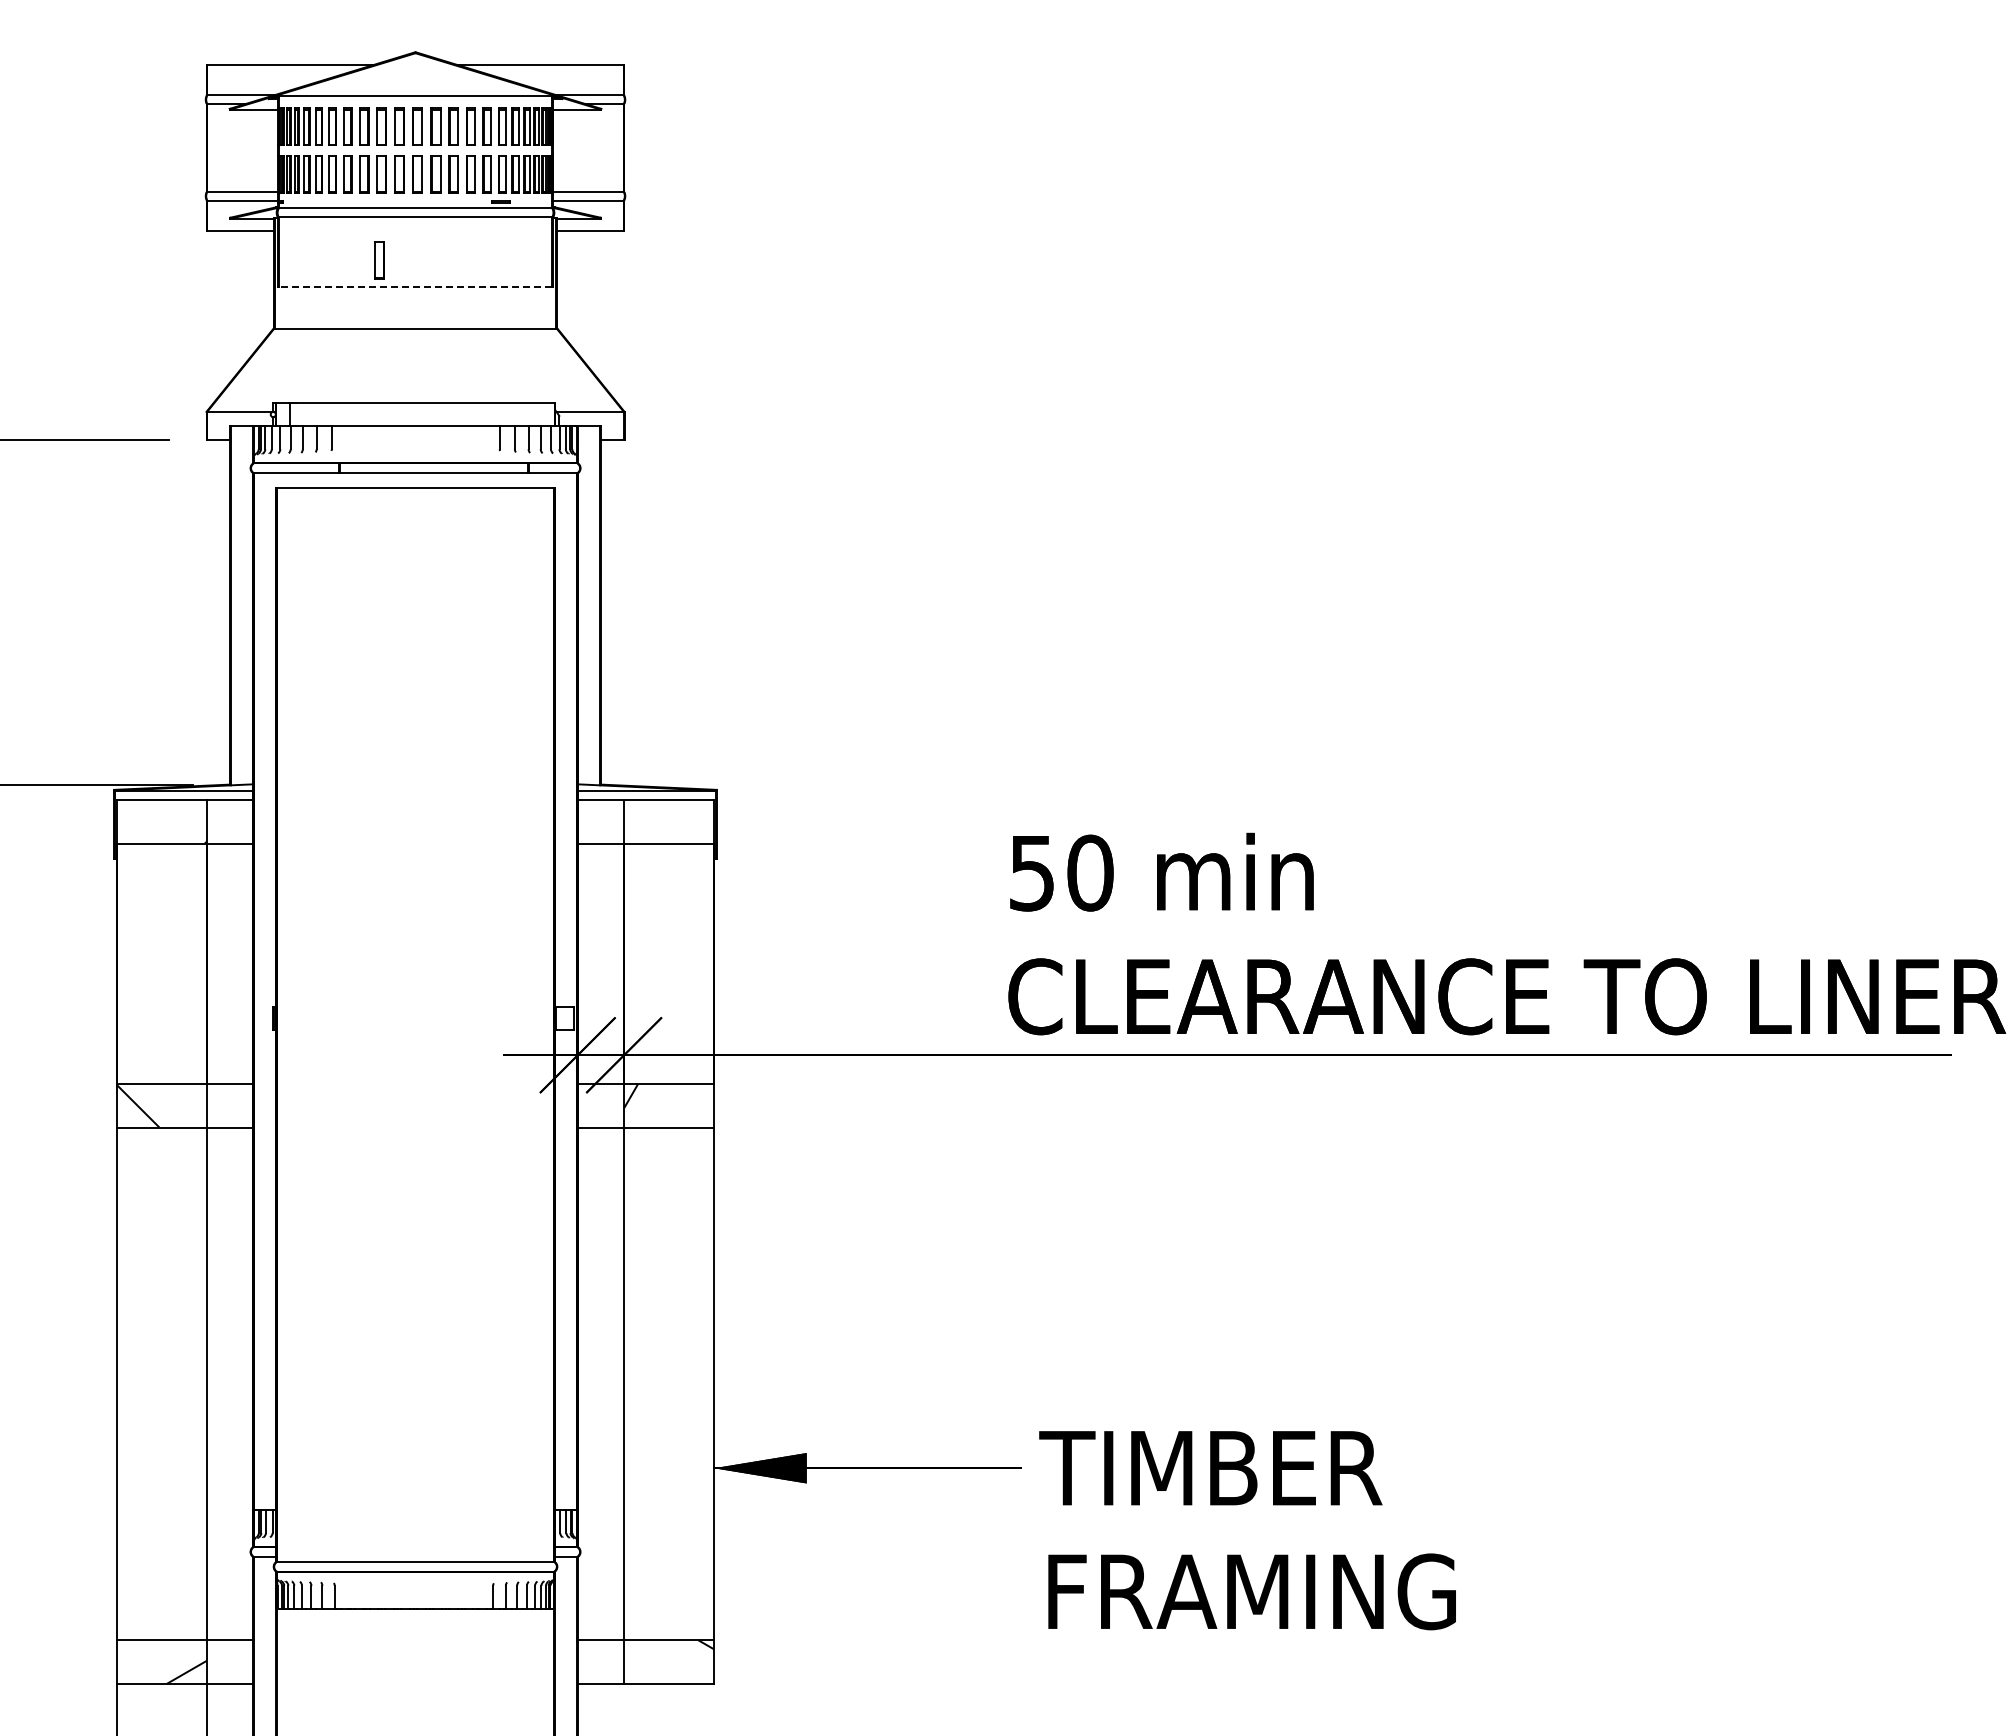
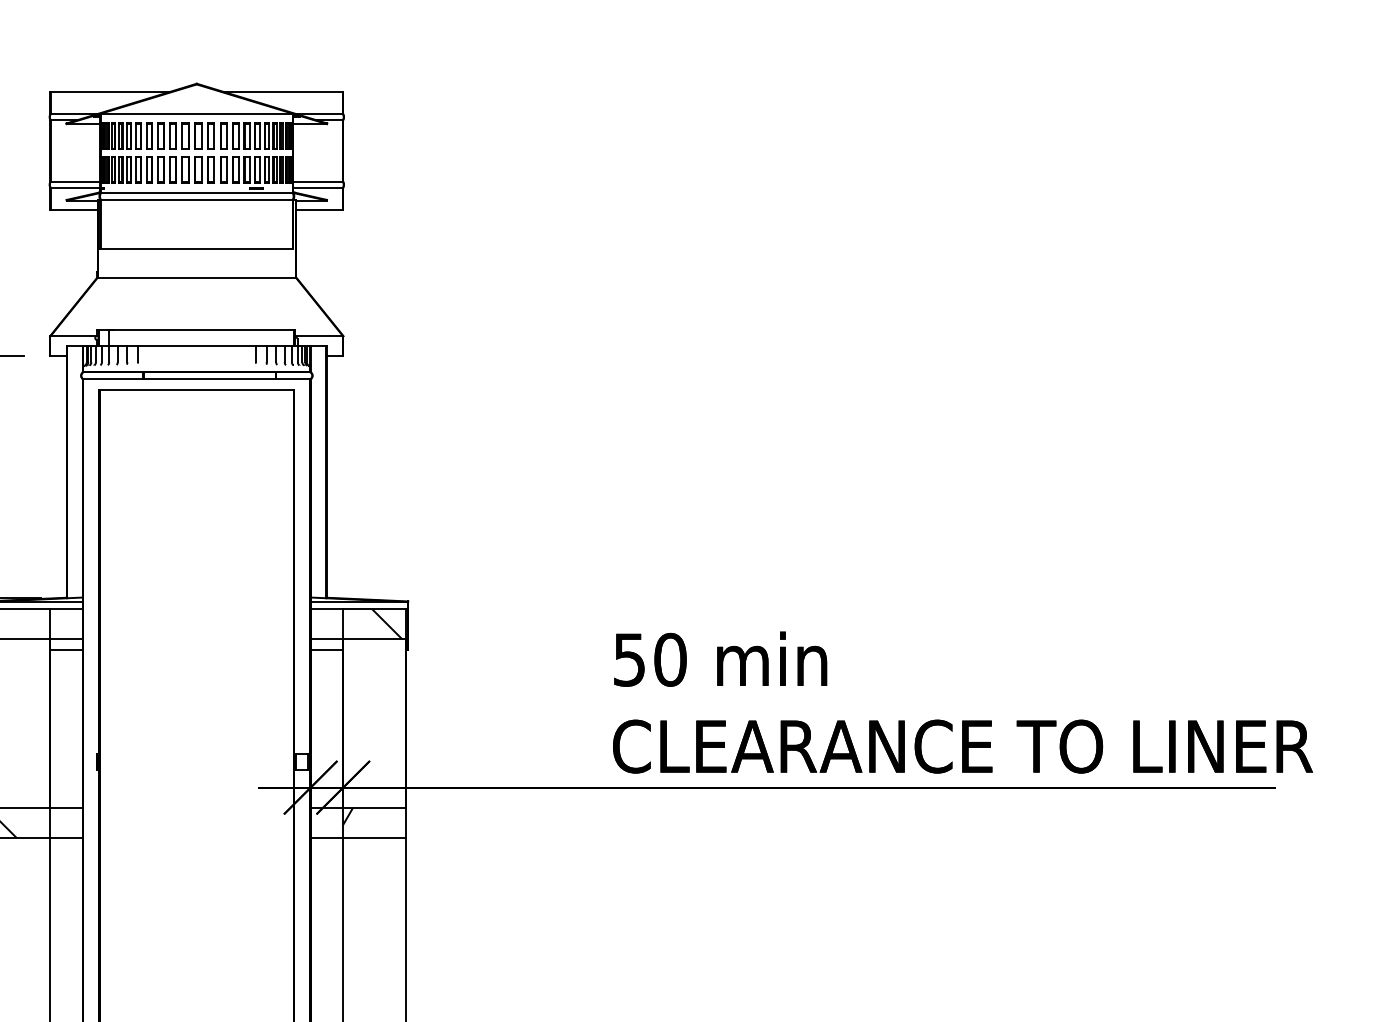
part: (379, 260) -> (171, 229), removed
line: (415, 287) -> (196, 248), dashed -> solid
hatch: (686, 821) -> (387, 623), added
line: (229, 859) -> (66, 650), added
line: (600, 859) -> (326, 650), added

